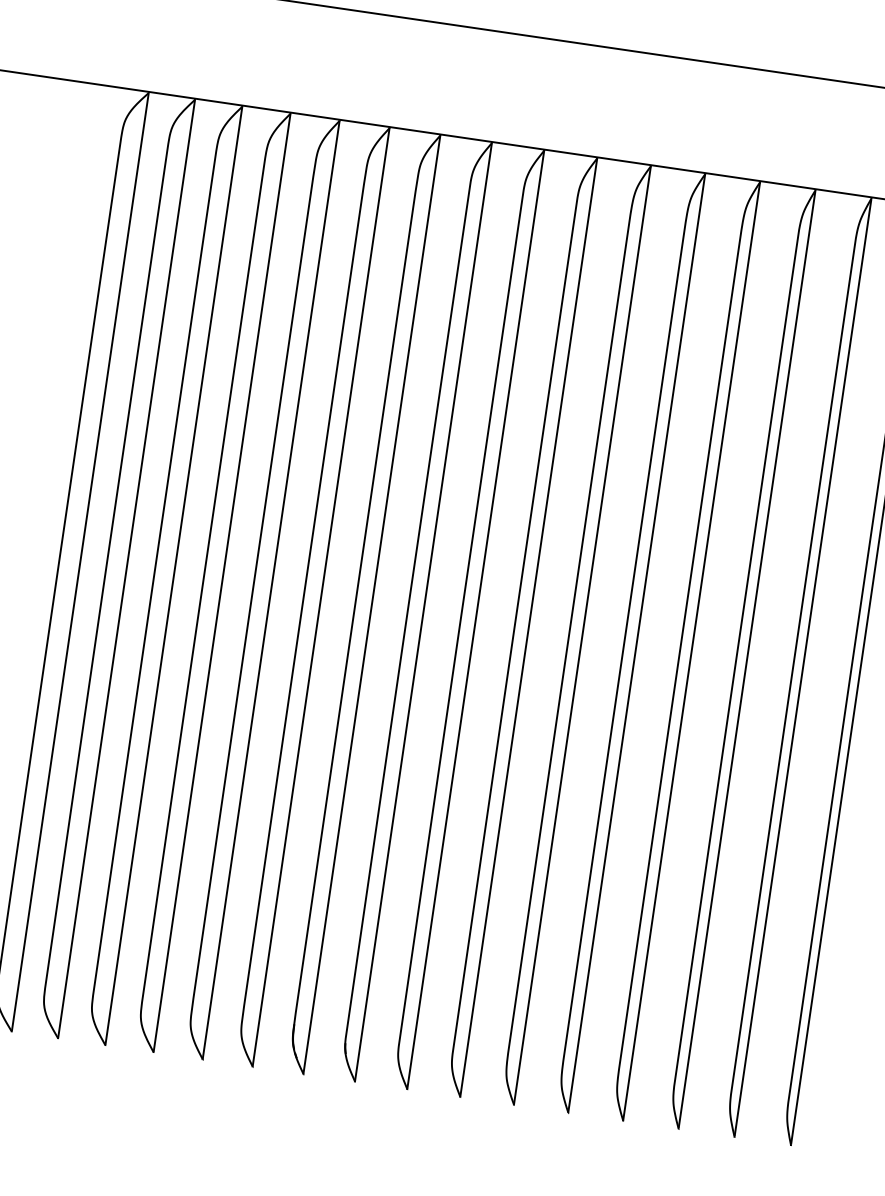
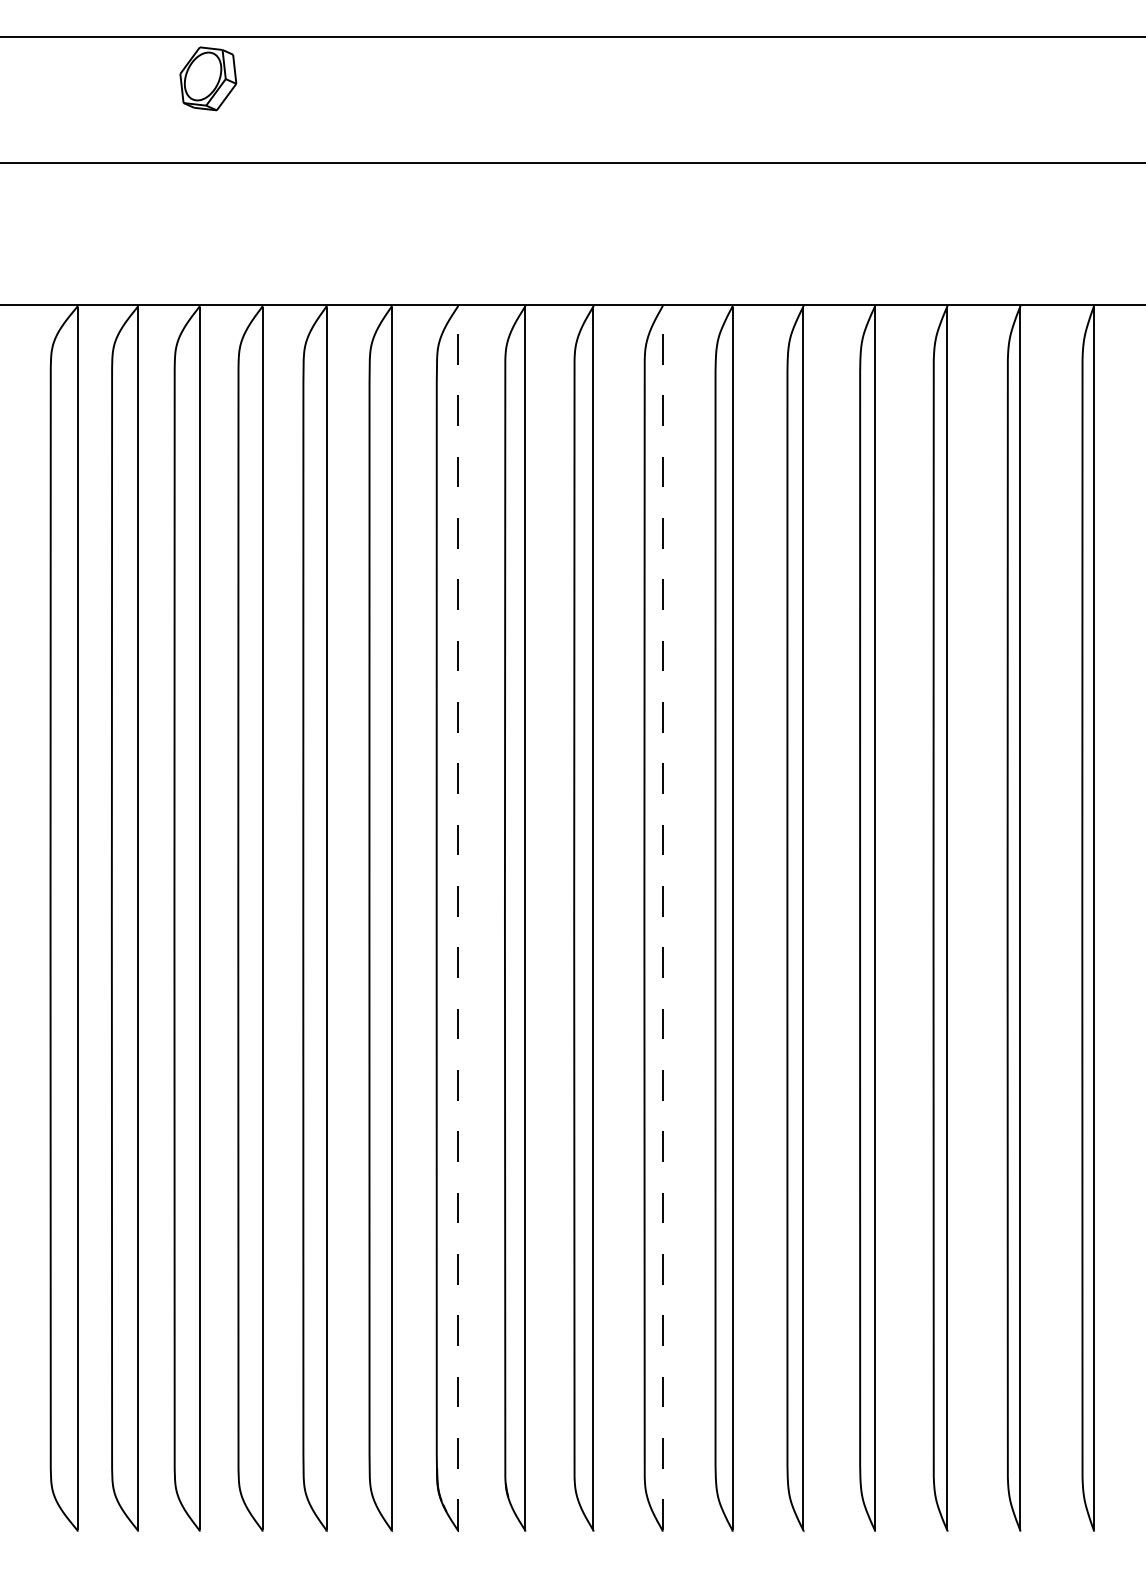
line: (371, 604) -> (457, 918), solid -> dashed
line: (528, 627) -> (662, 918), solid -> dashed

